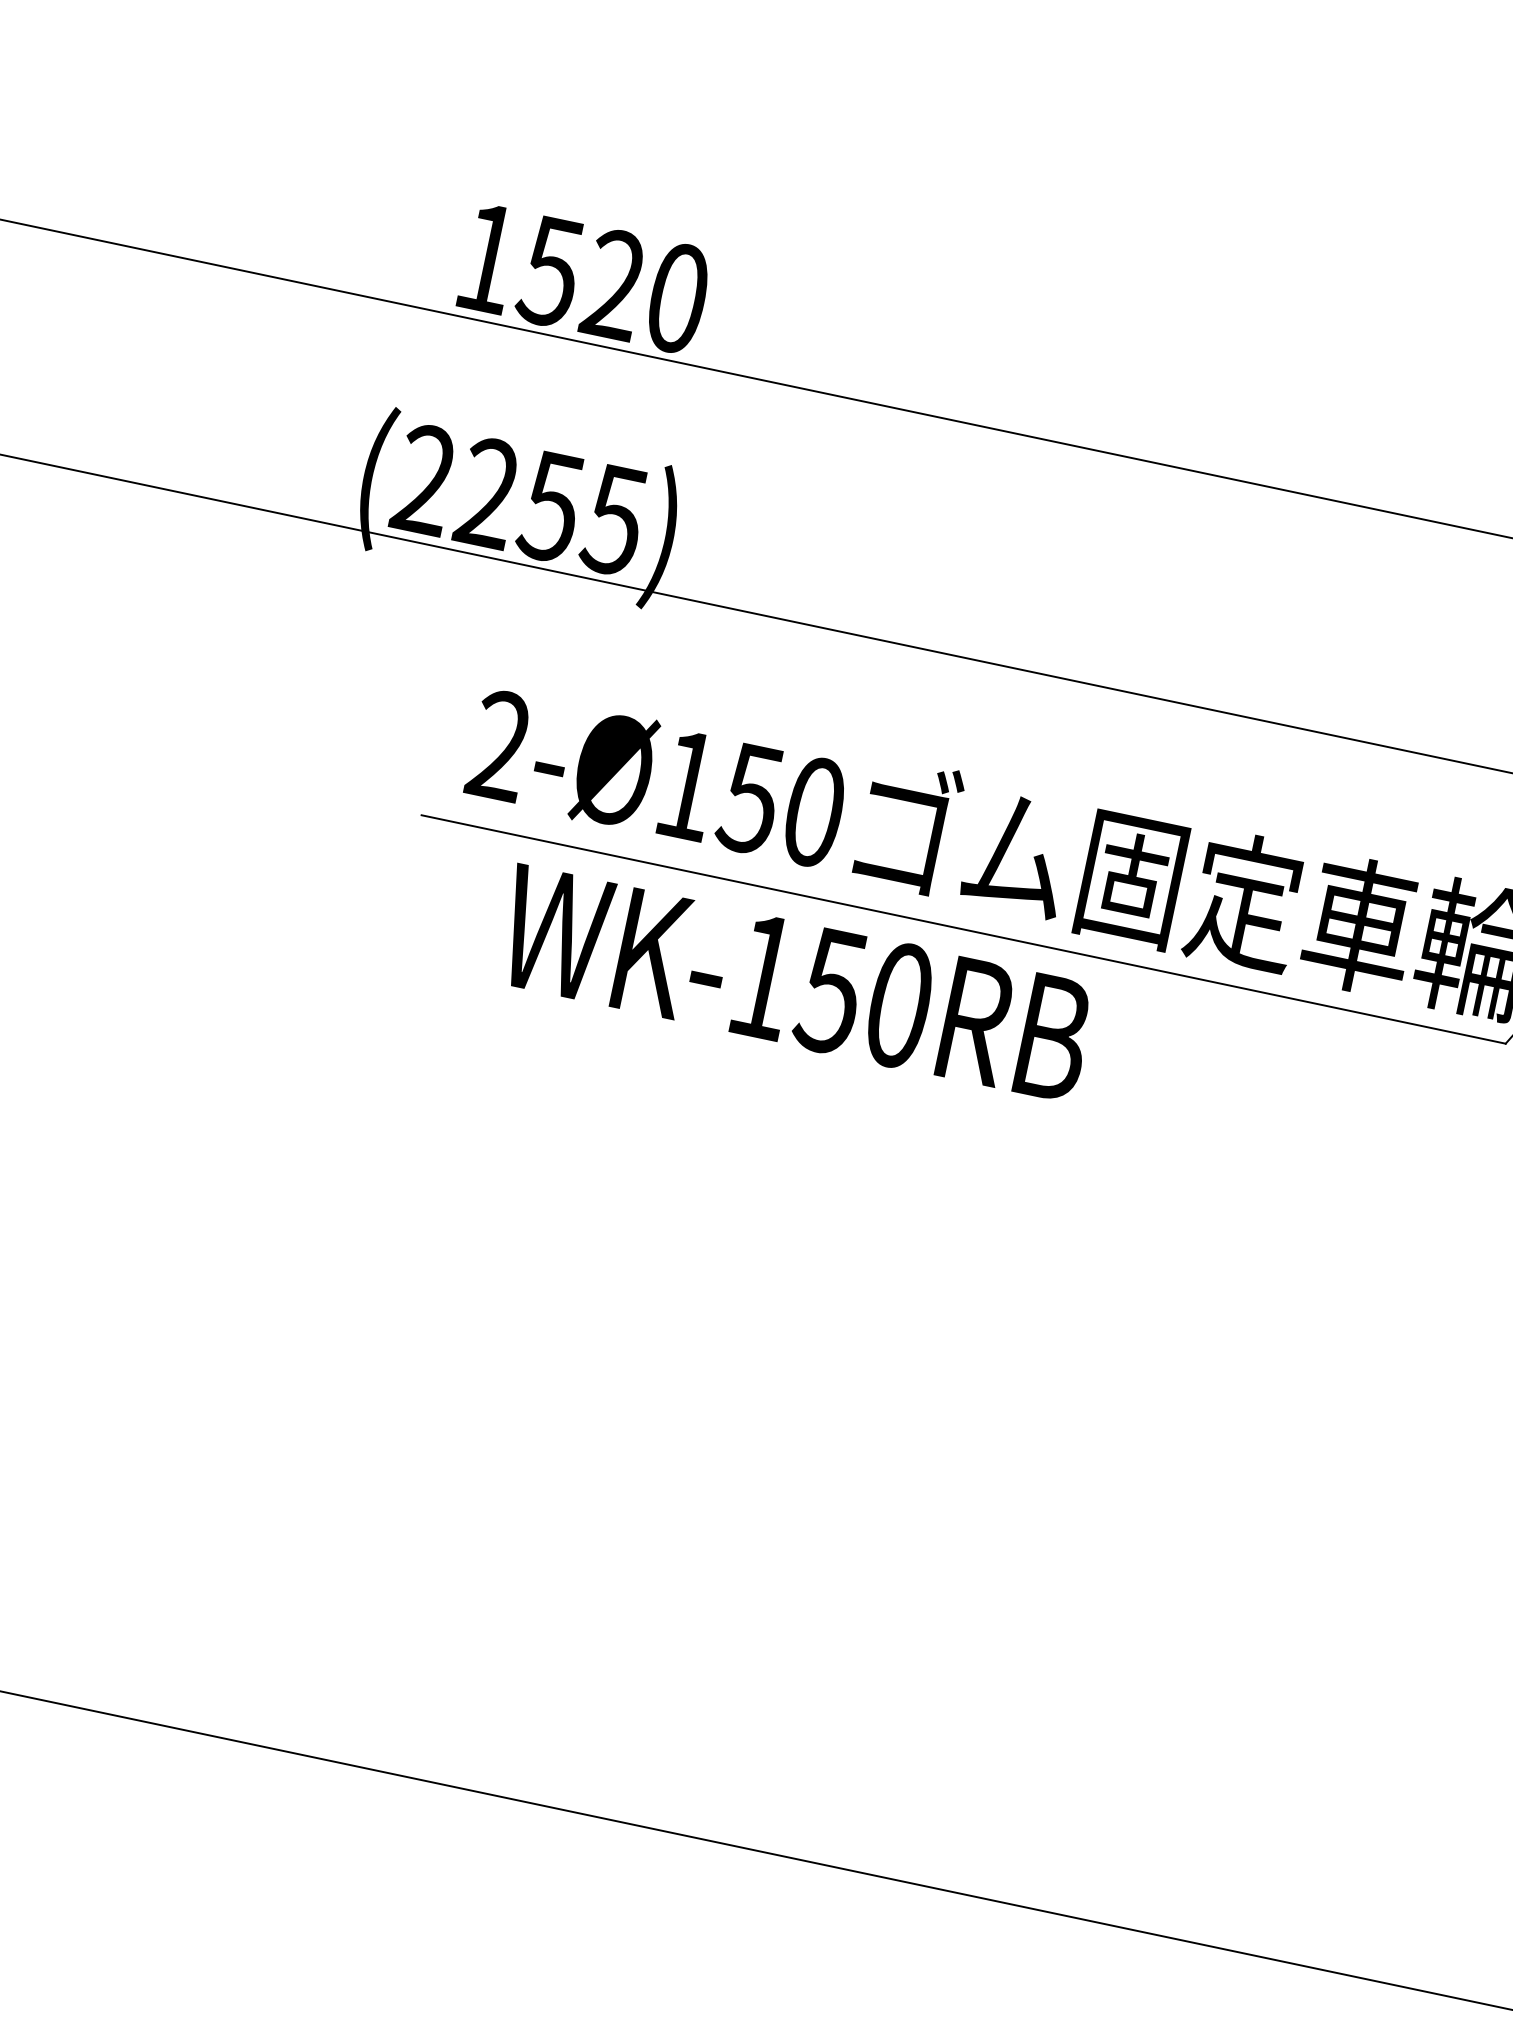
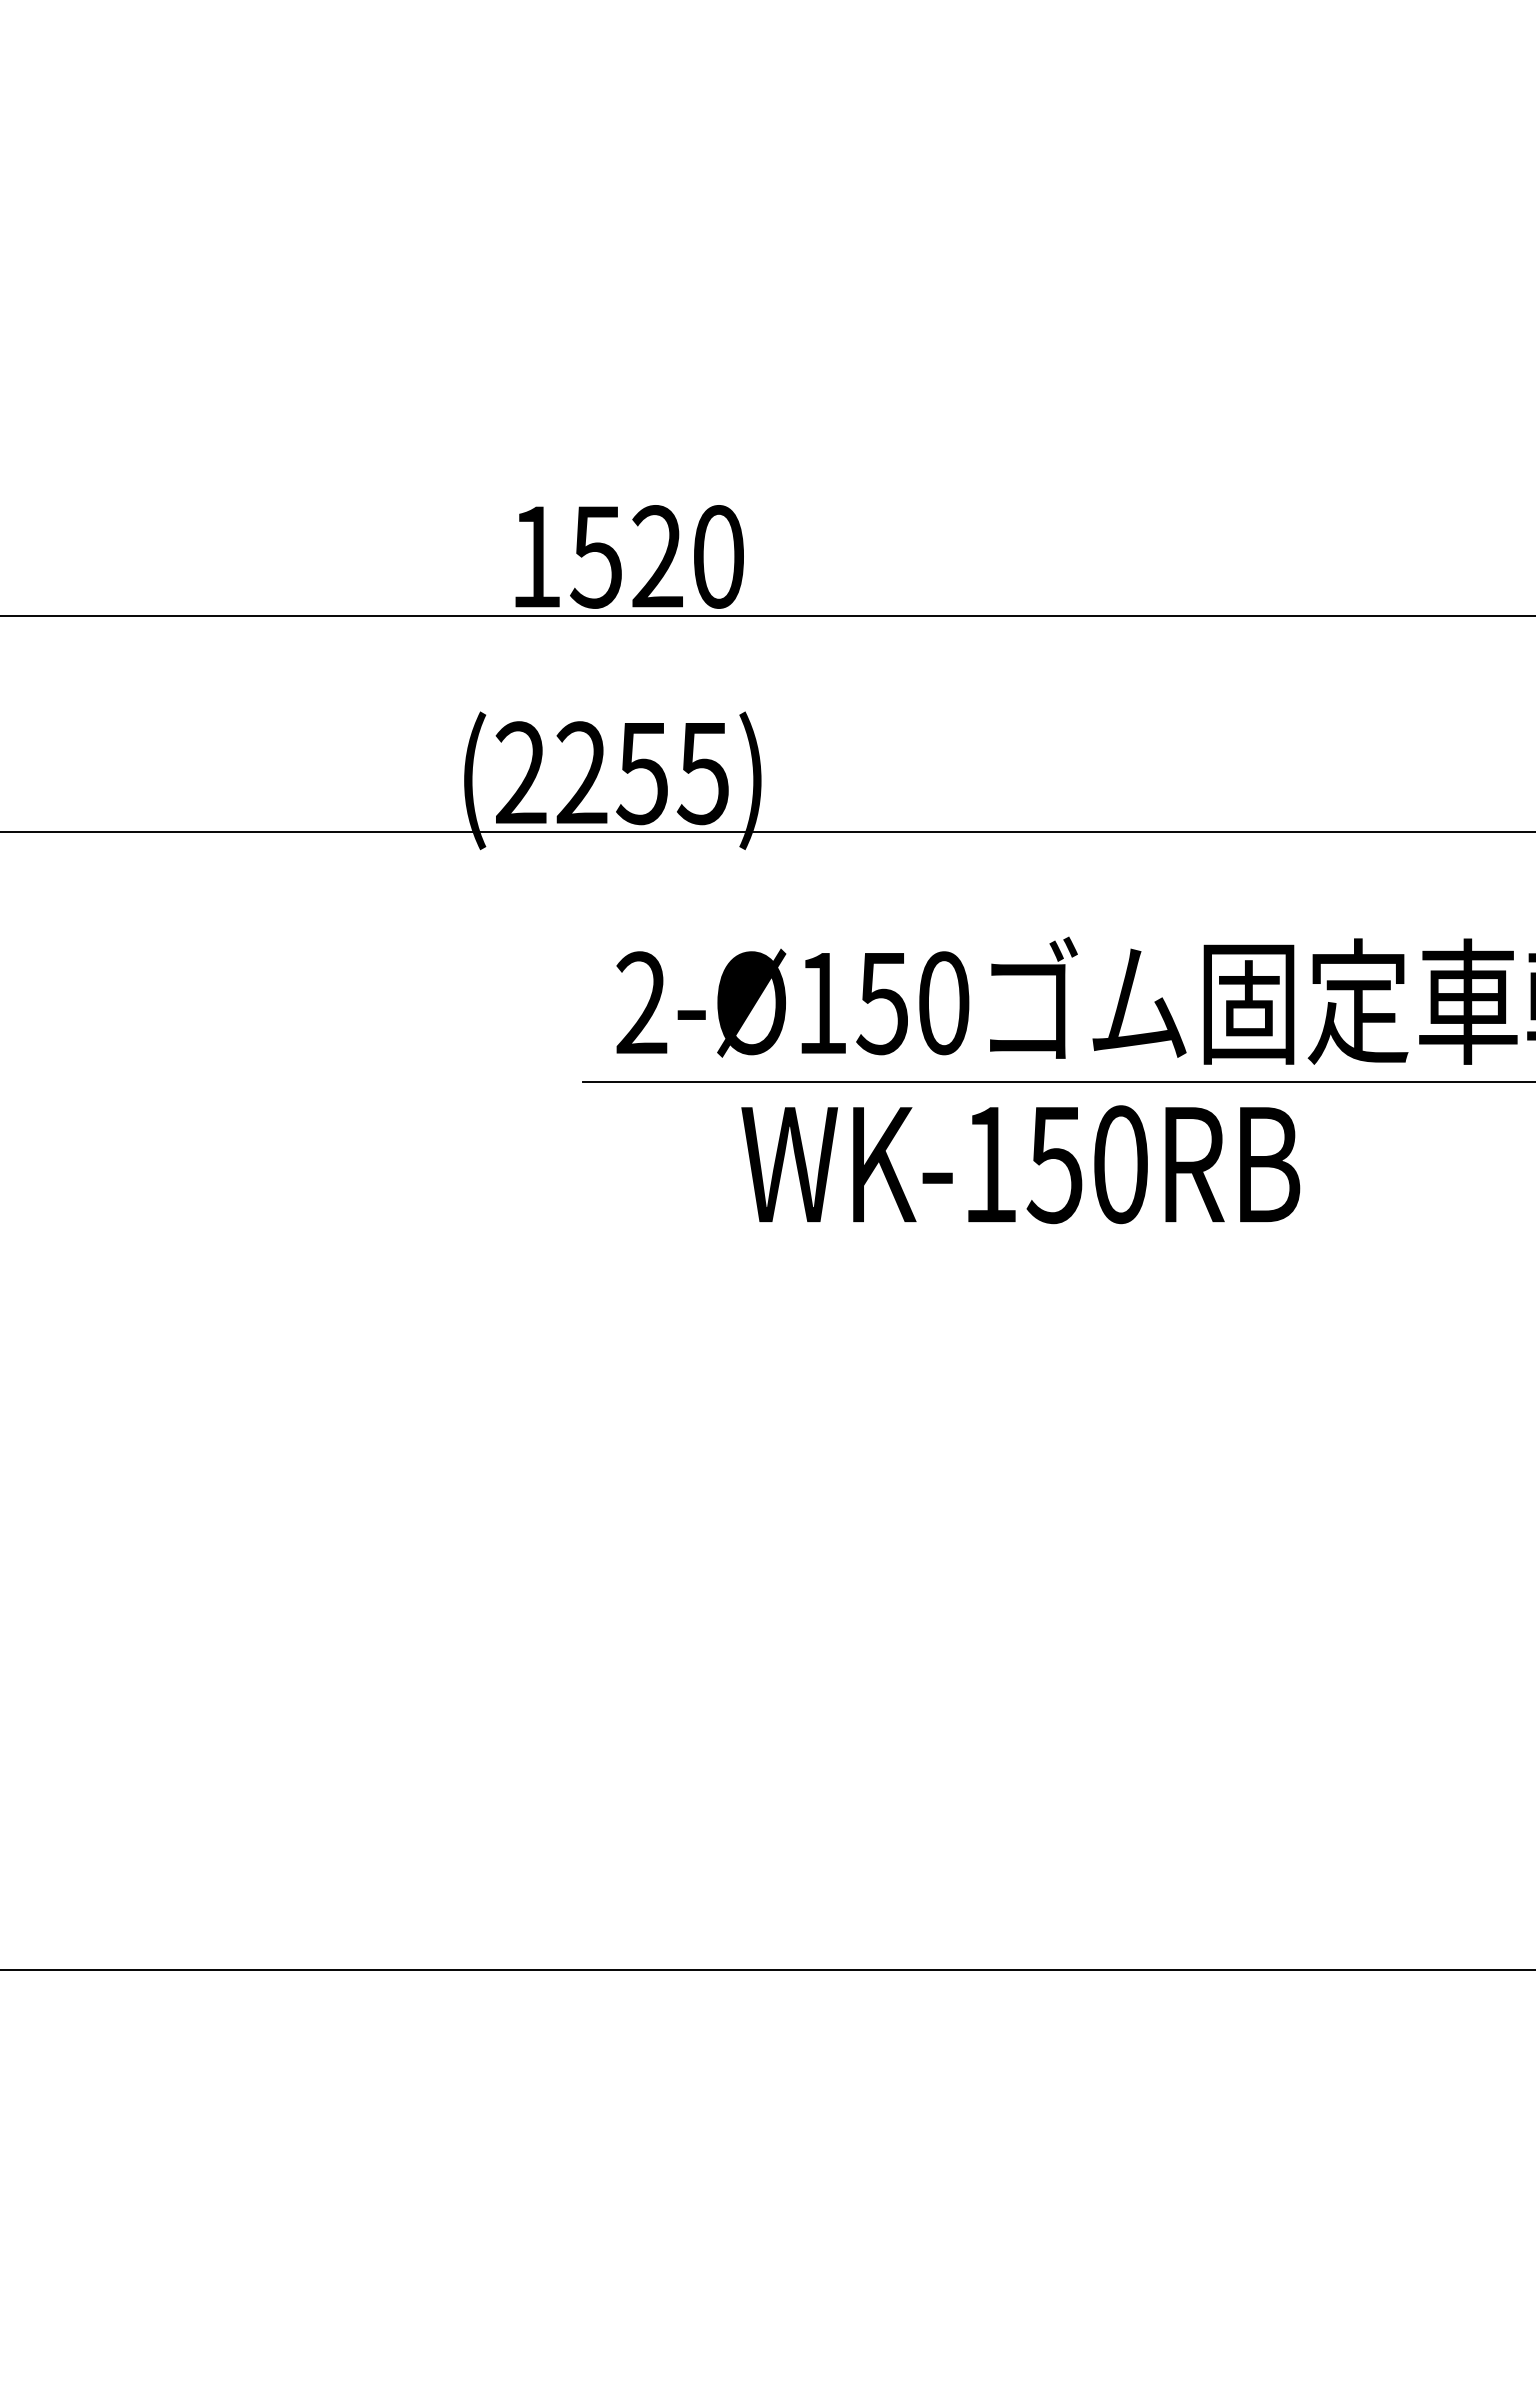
text: (795, 983) -> (1020, 1164), moved

